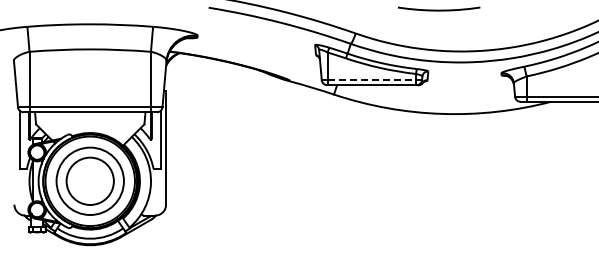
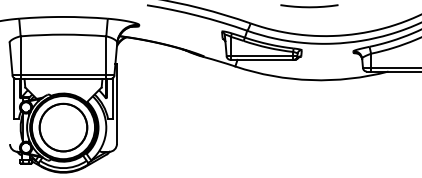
line: (372, 80) -> (262, 56), dashed -> solid
circle: (90, 181) -> (63, 127), size x1.43

